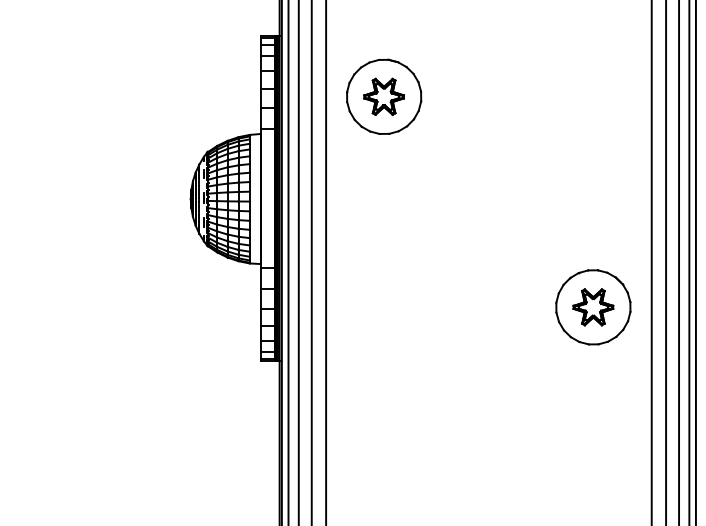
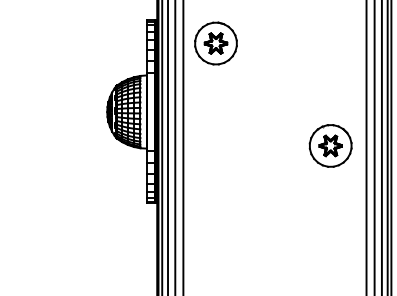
part: (383, 96) -> (215, 43), moved
part: (593, 306) -> (330, 145), moved

